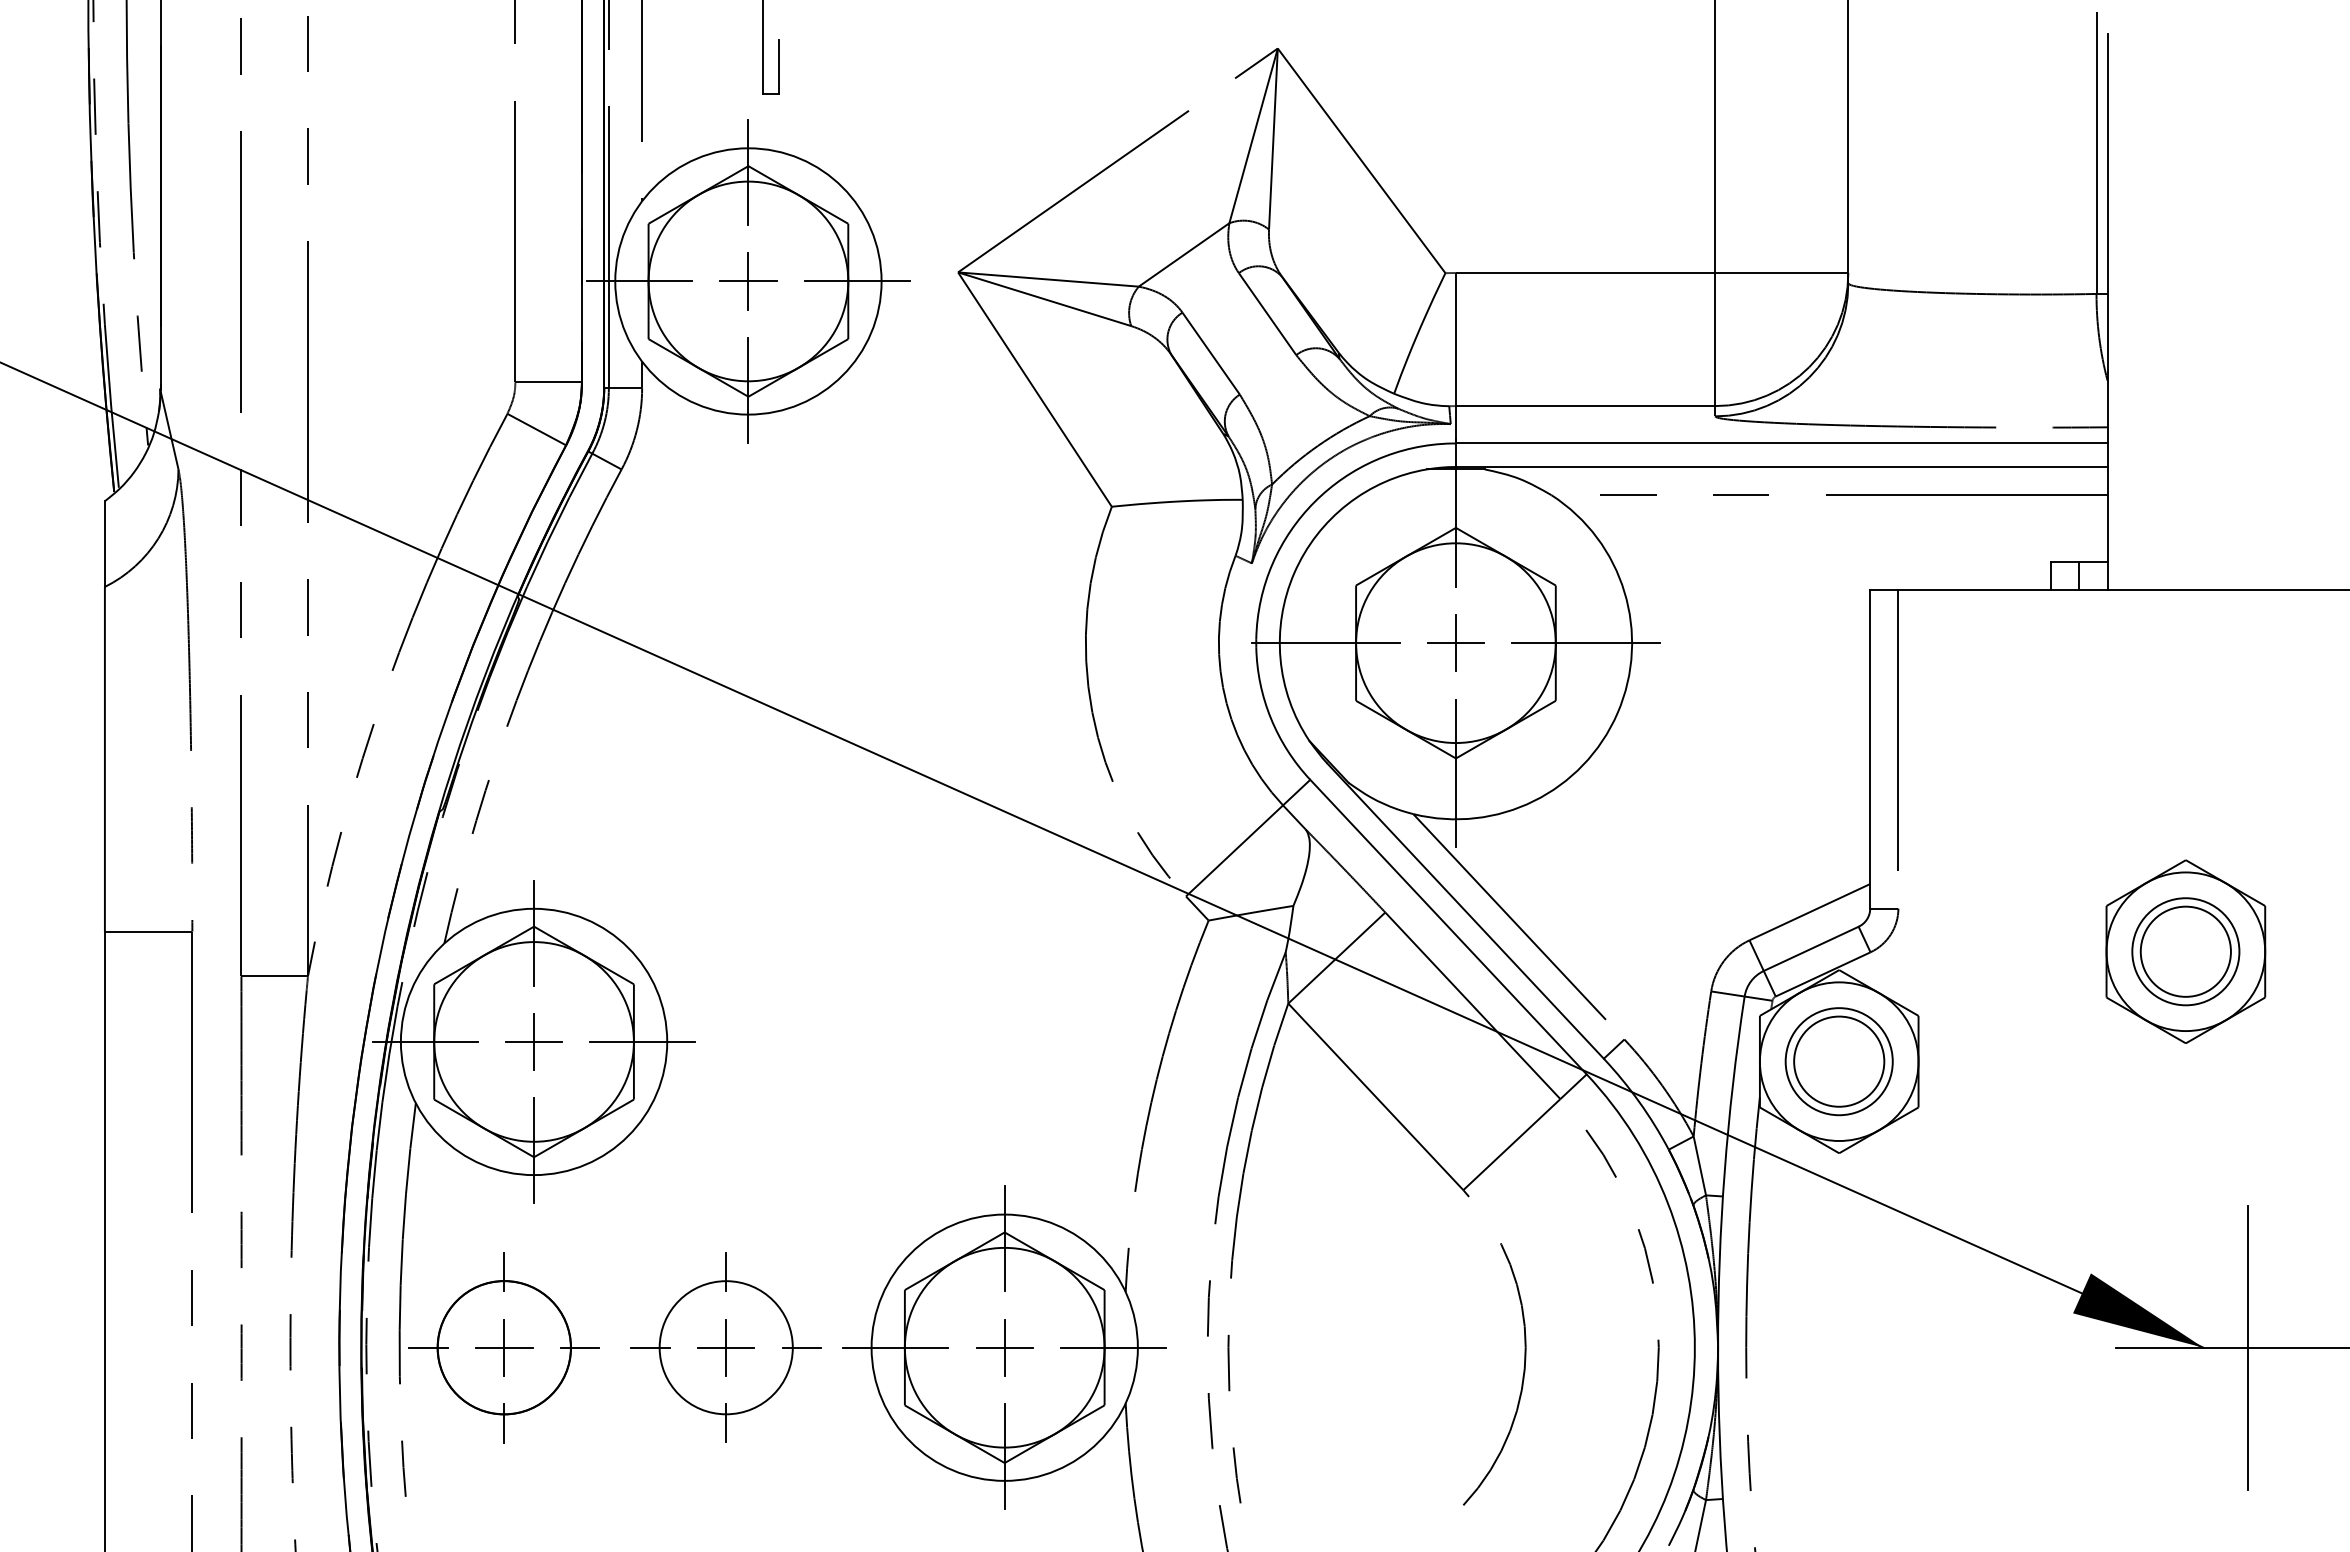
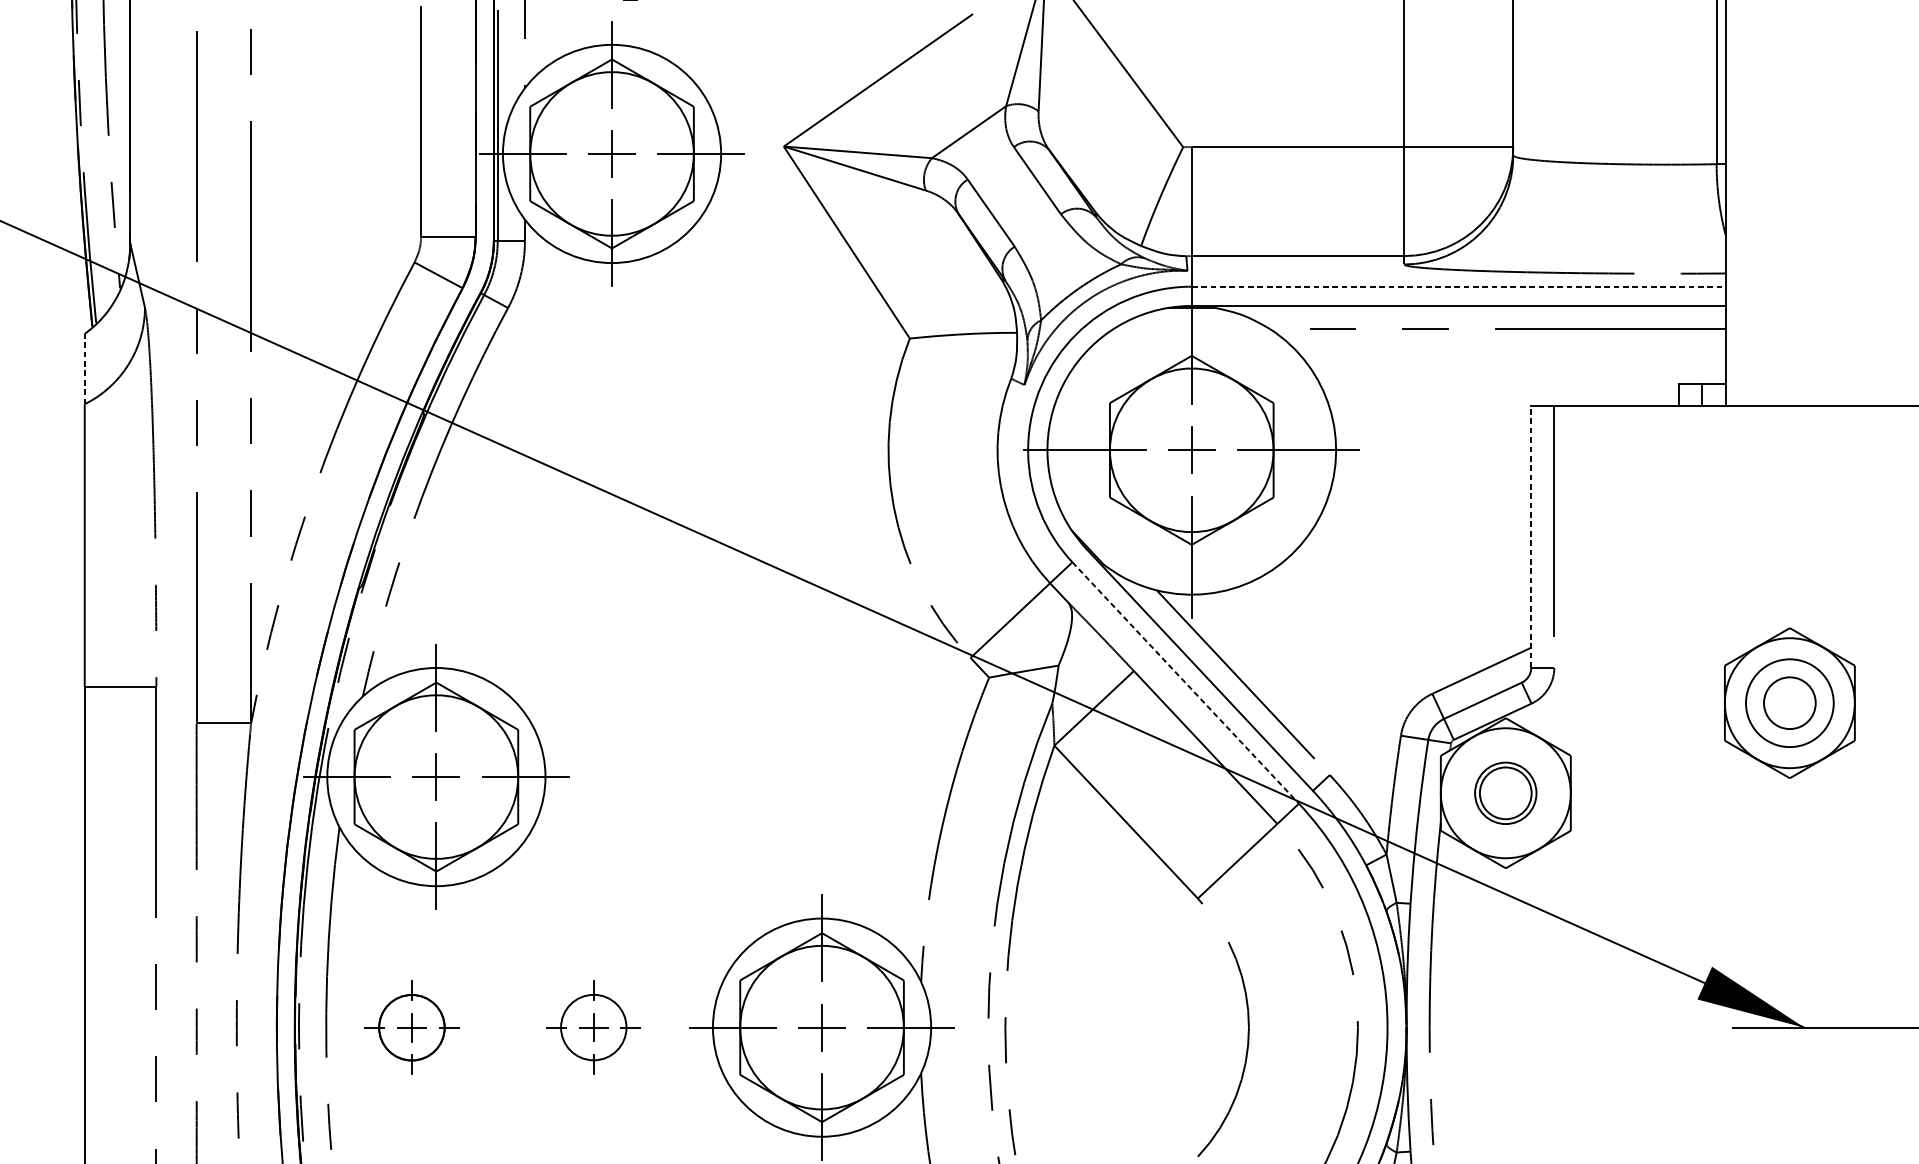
line: (1781, 443) -> (1458, 286), solid -> dashed
line: (104, 544) -> (84, 369), solid -> dashed
line: (1870, 748) -> (1531, 536), solid -> dashed
line: (1448, 927) -> (1185, 683), solid -> dashed
circle: (2185, 951) -> (1789, 702), size x0.7
part: (1838, 1061) -> (1505, 793), size x0.7
part: (503, 1347) -> (411, 1027), size x0.6
part: (725, 1347) -> (593, 1027), size x0.6
line: (2247, 1347) -> (1840, 1027), removed

